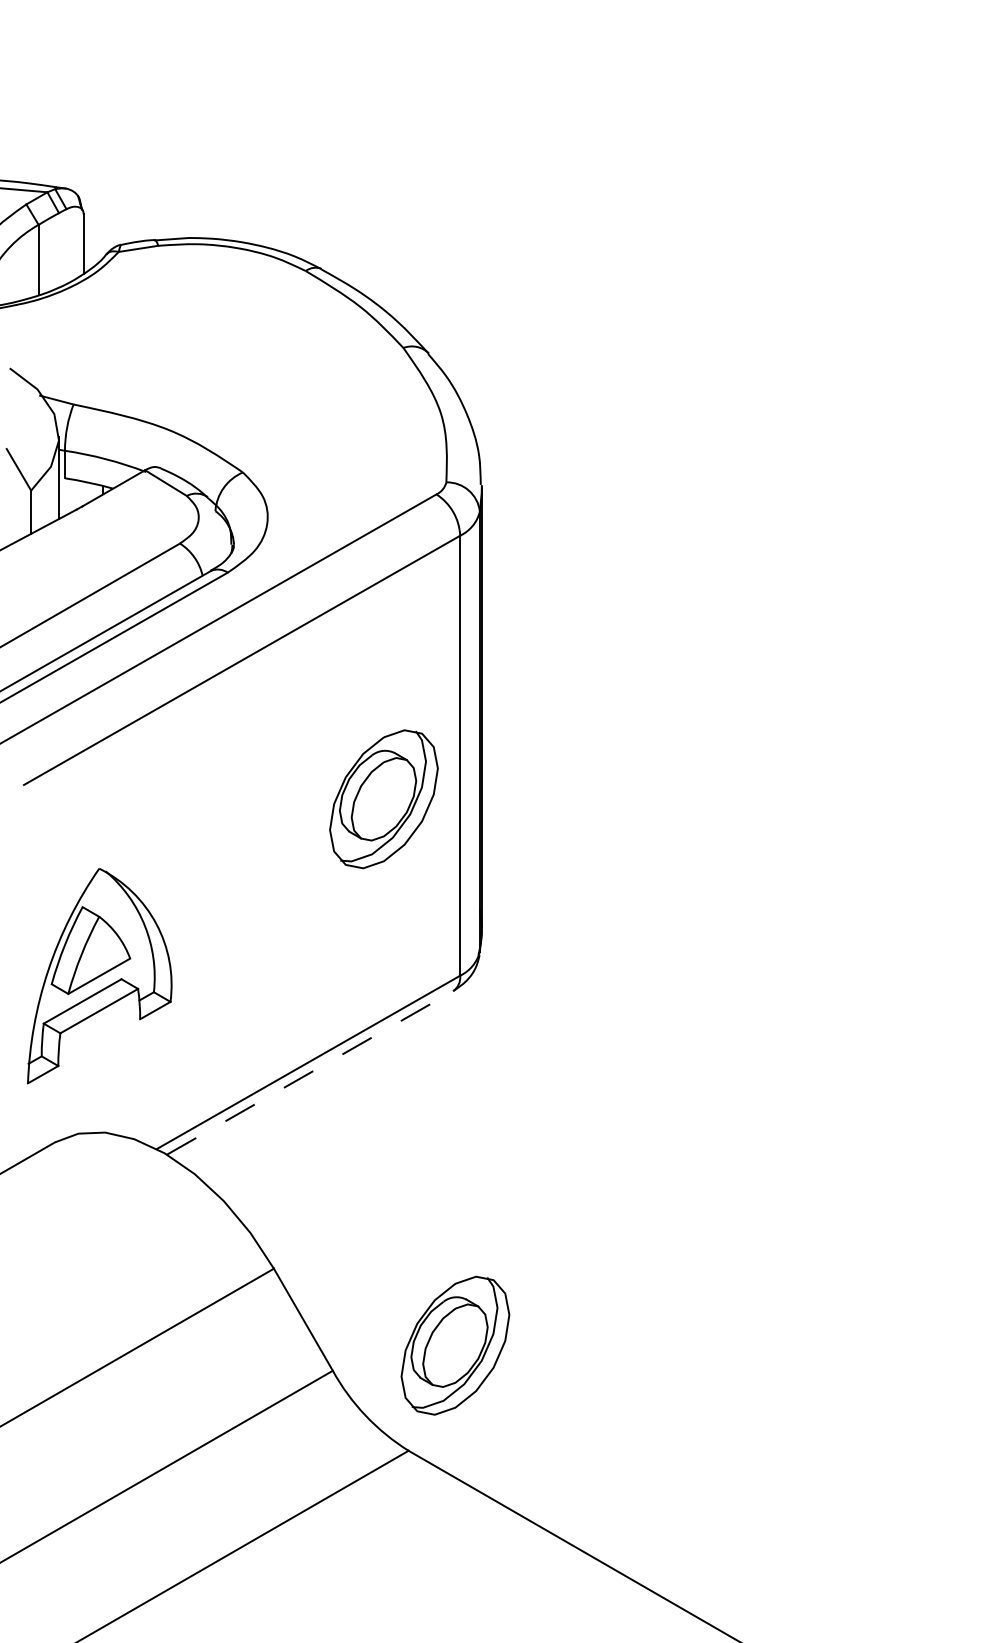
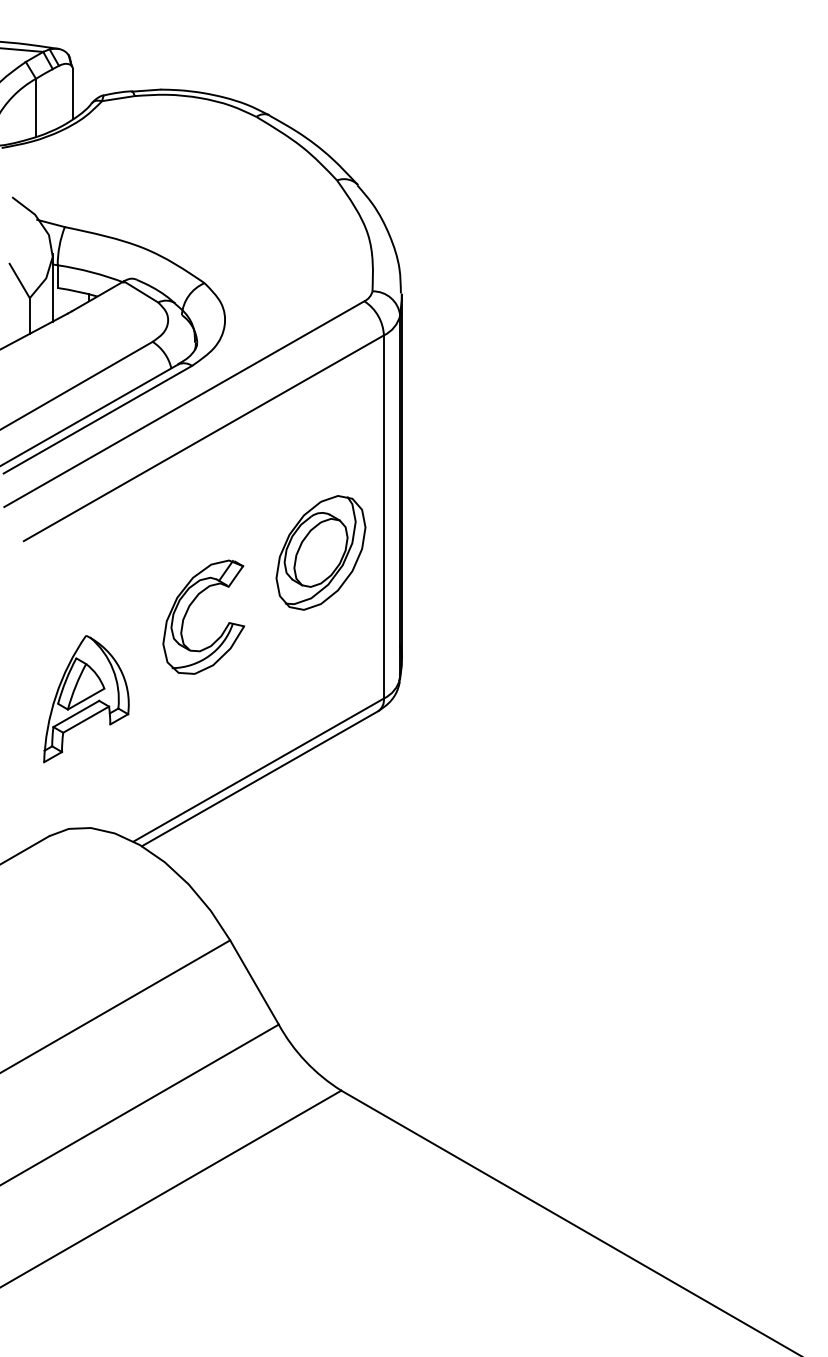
part: (224, 866) -> (189, 608), added
part: (99, 976) -> (86, 699), size x0.71
line: (310, 1072) -> (260, 778), dashed -> solid
part: (454, 1345) -> (379, 1003), removed

